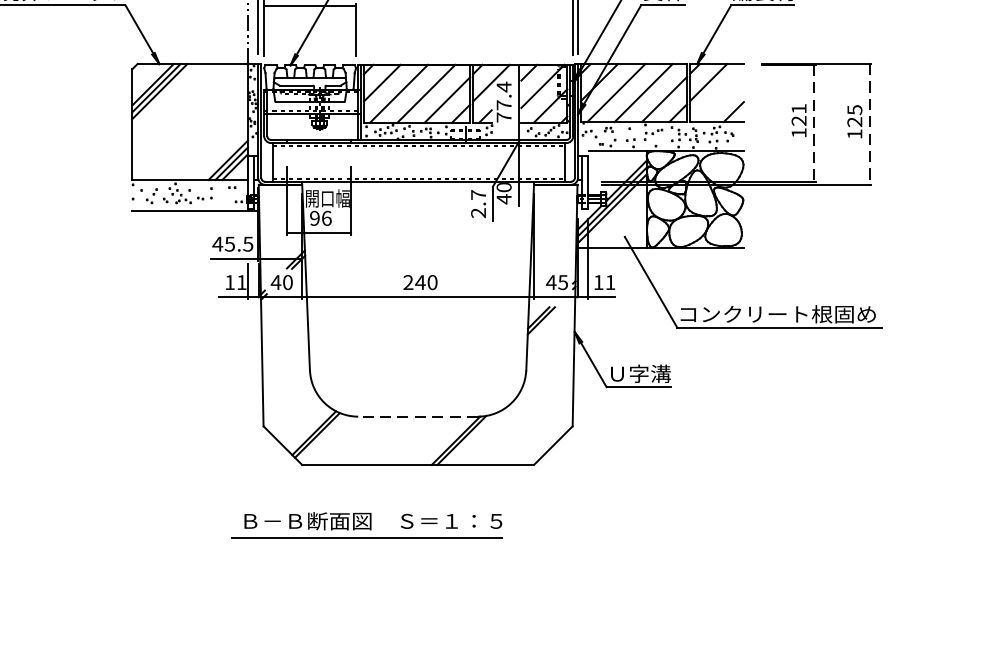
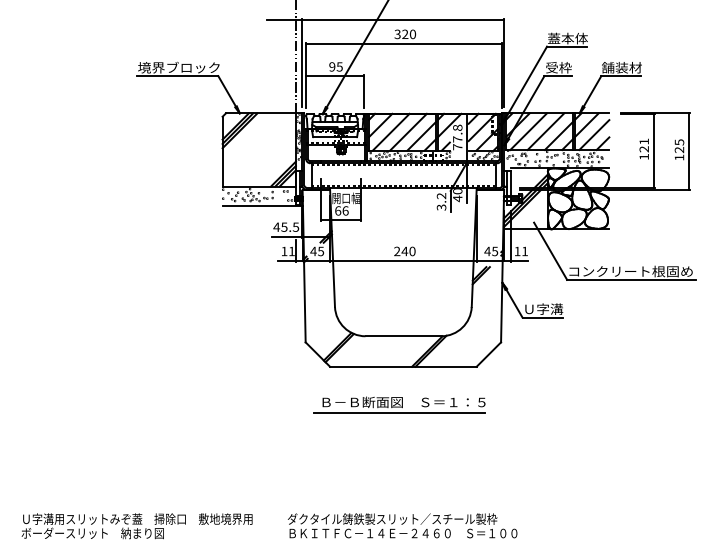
text: (503, 86) -> (457, 127), 77.4 -> 77.8
line: (720, 99) -> (594, 135), added
line: (813, 122) -> (653, 150), dashed -> solid
line: (869, 125) -> (688, 152), dashed -> solid
text: (478, 203) -> (441, 201), 2.7 -> 3.2
text: (315, 217) -> (338, 210), 96 -> 66
text: (288, 282) -> (321, 251), 40 -> 45
line: (418, 417) -> (403, 336), dashed -> solid
part: (366, 524) -> (399, 404), moved

